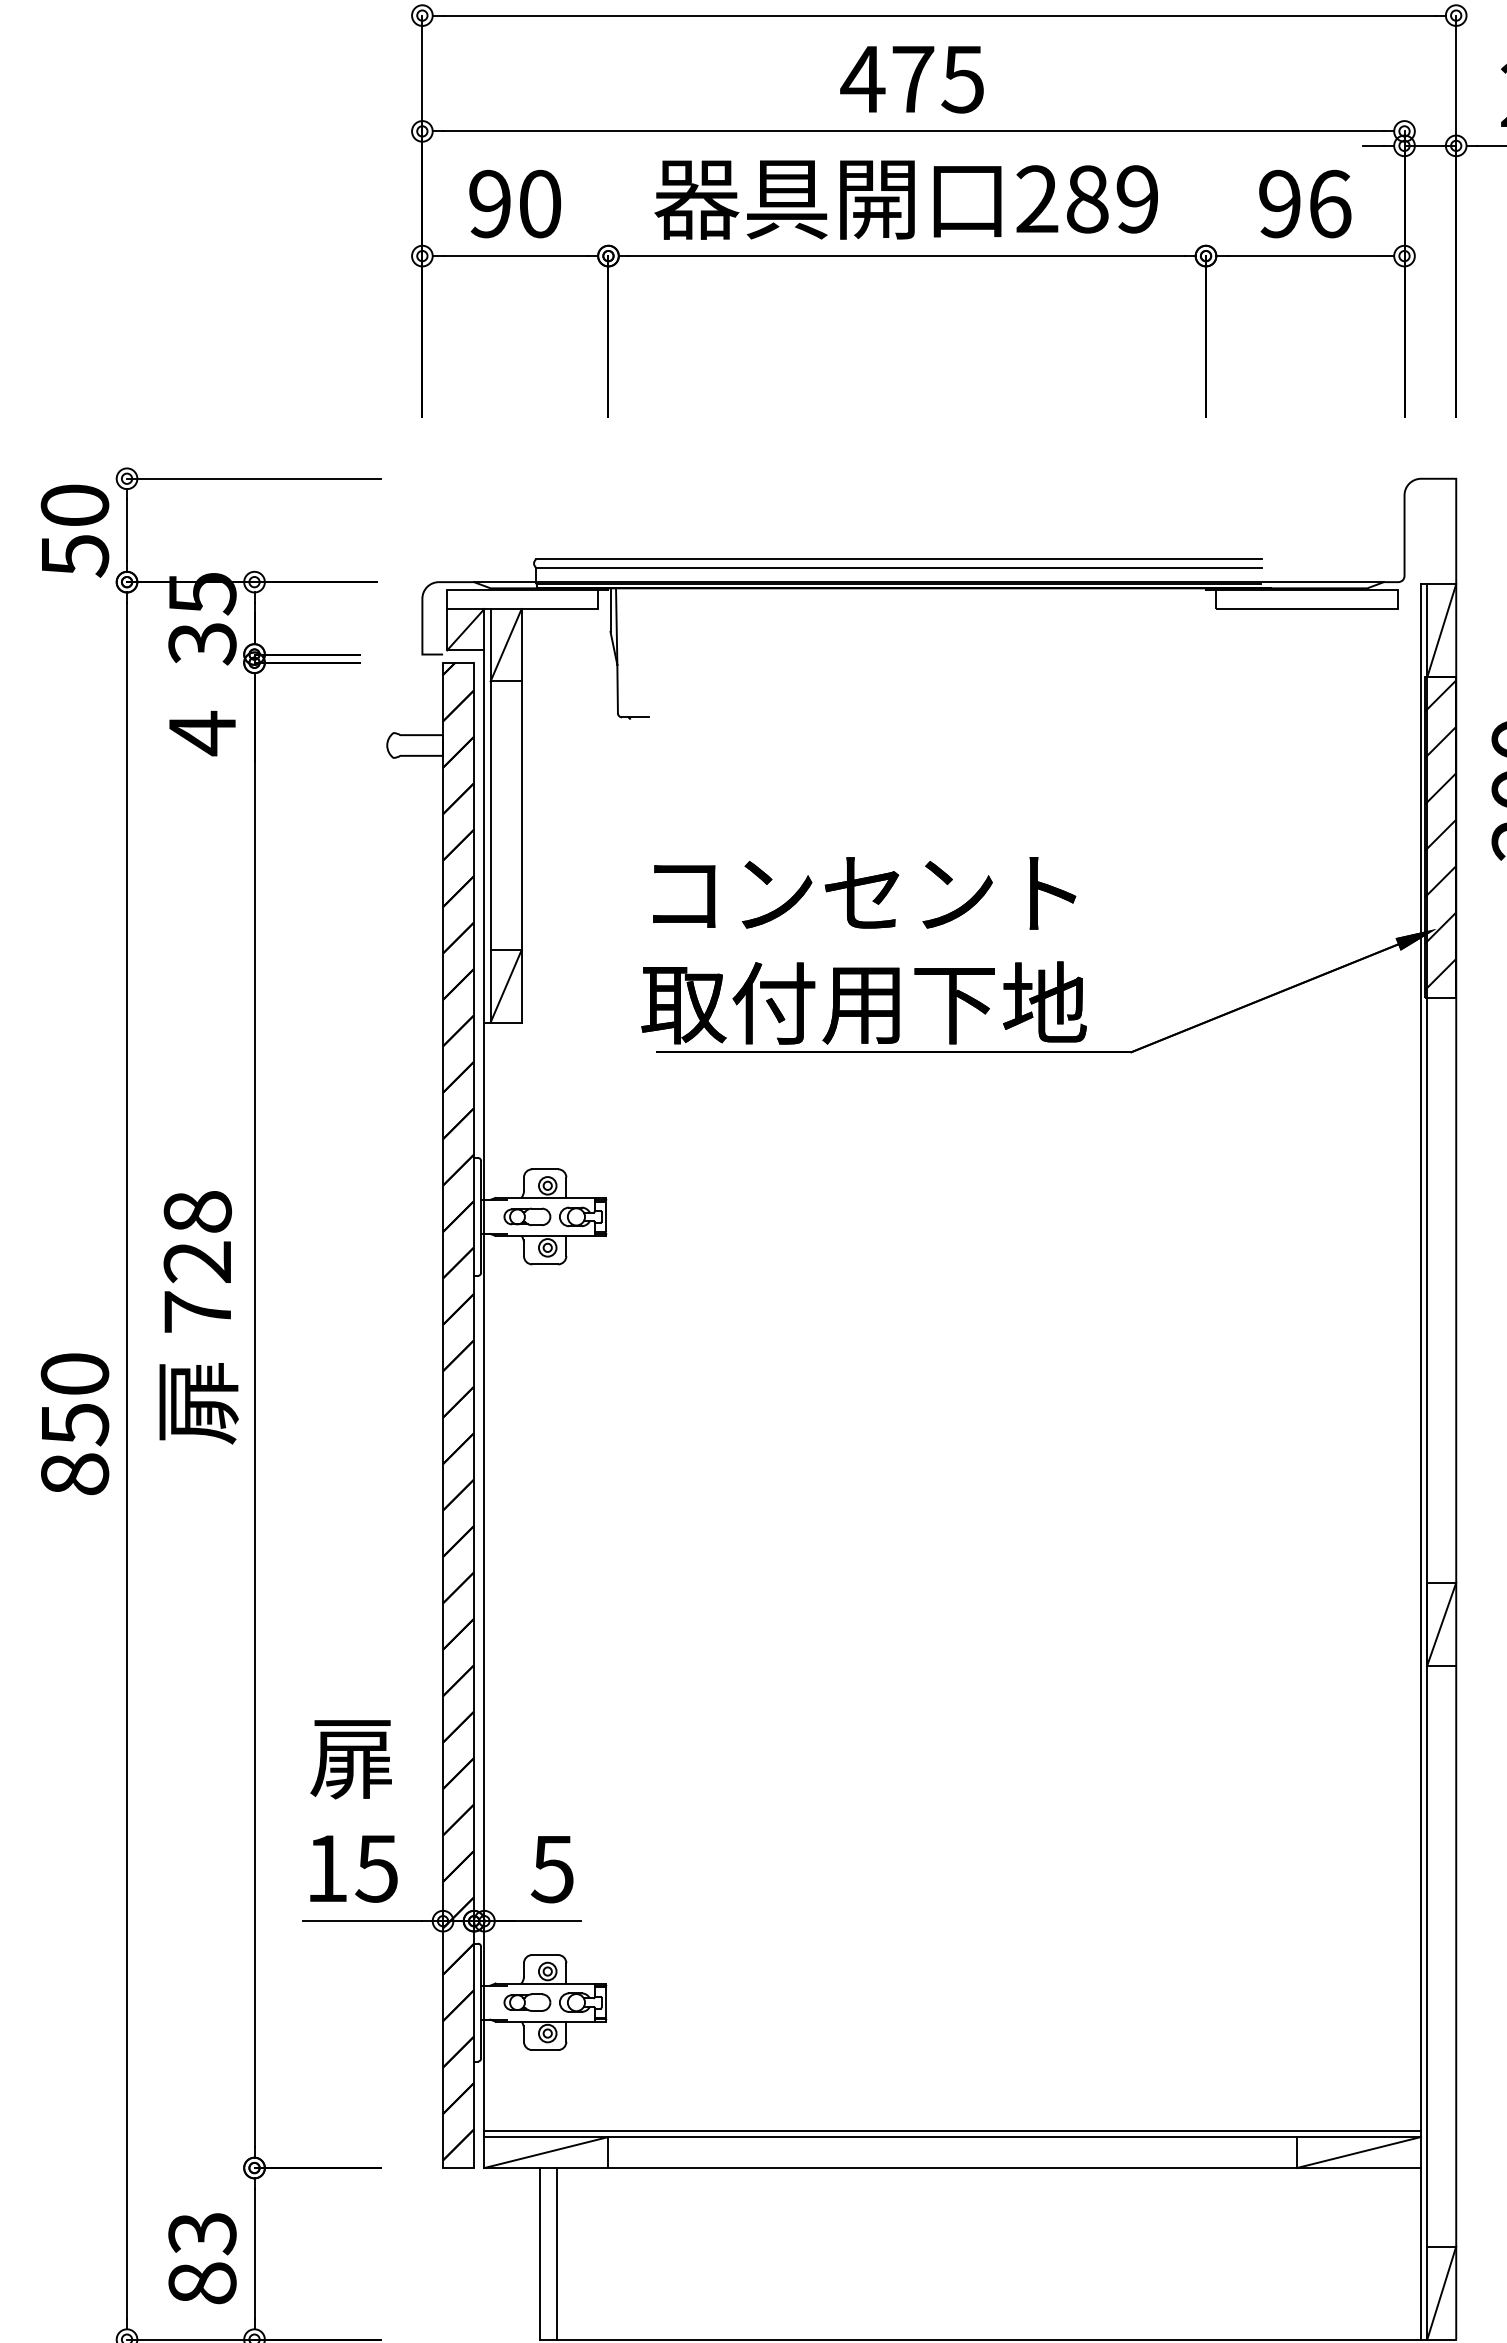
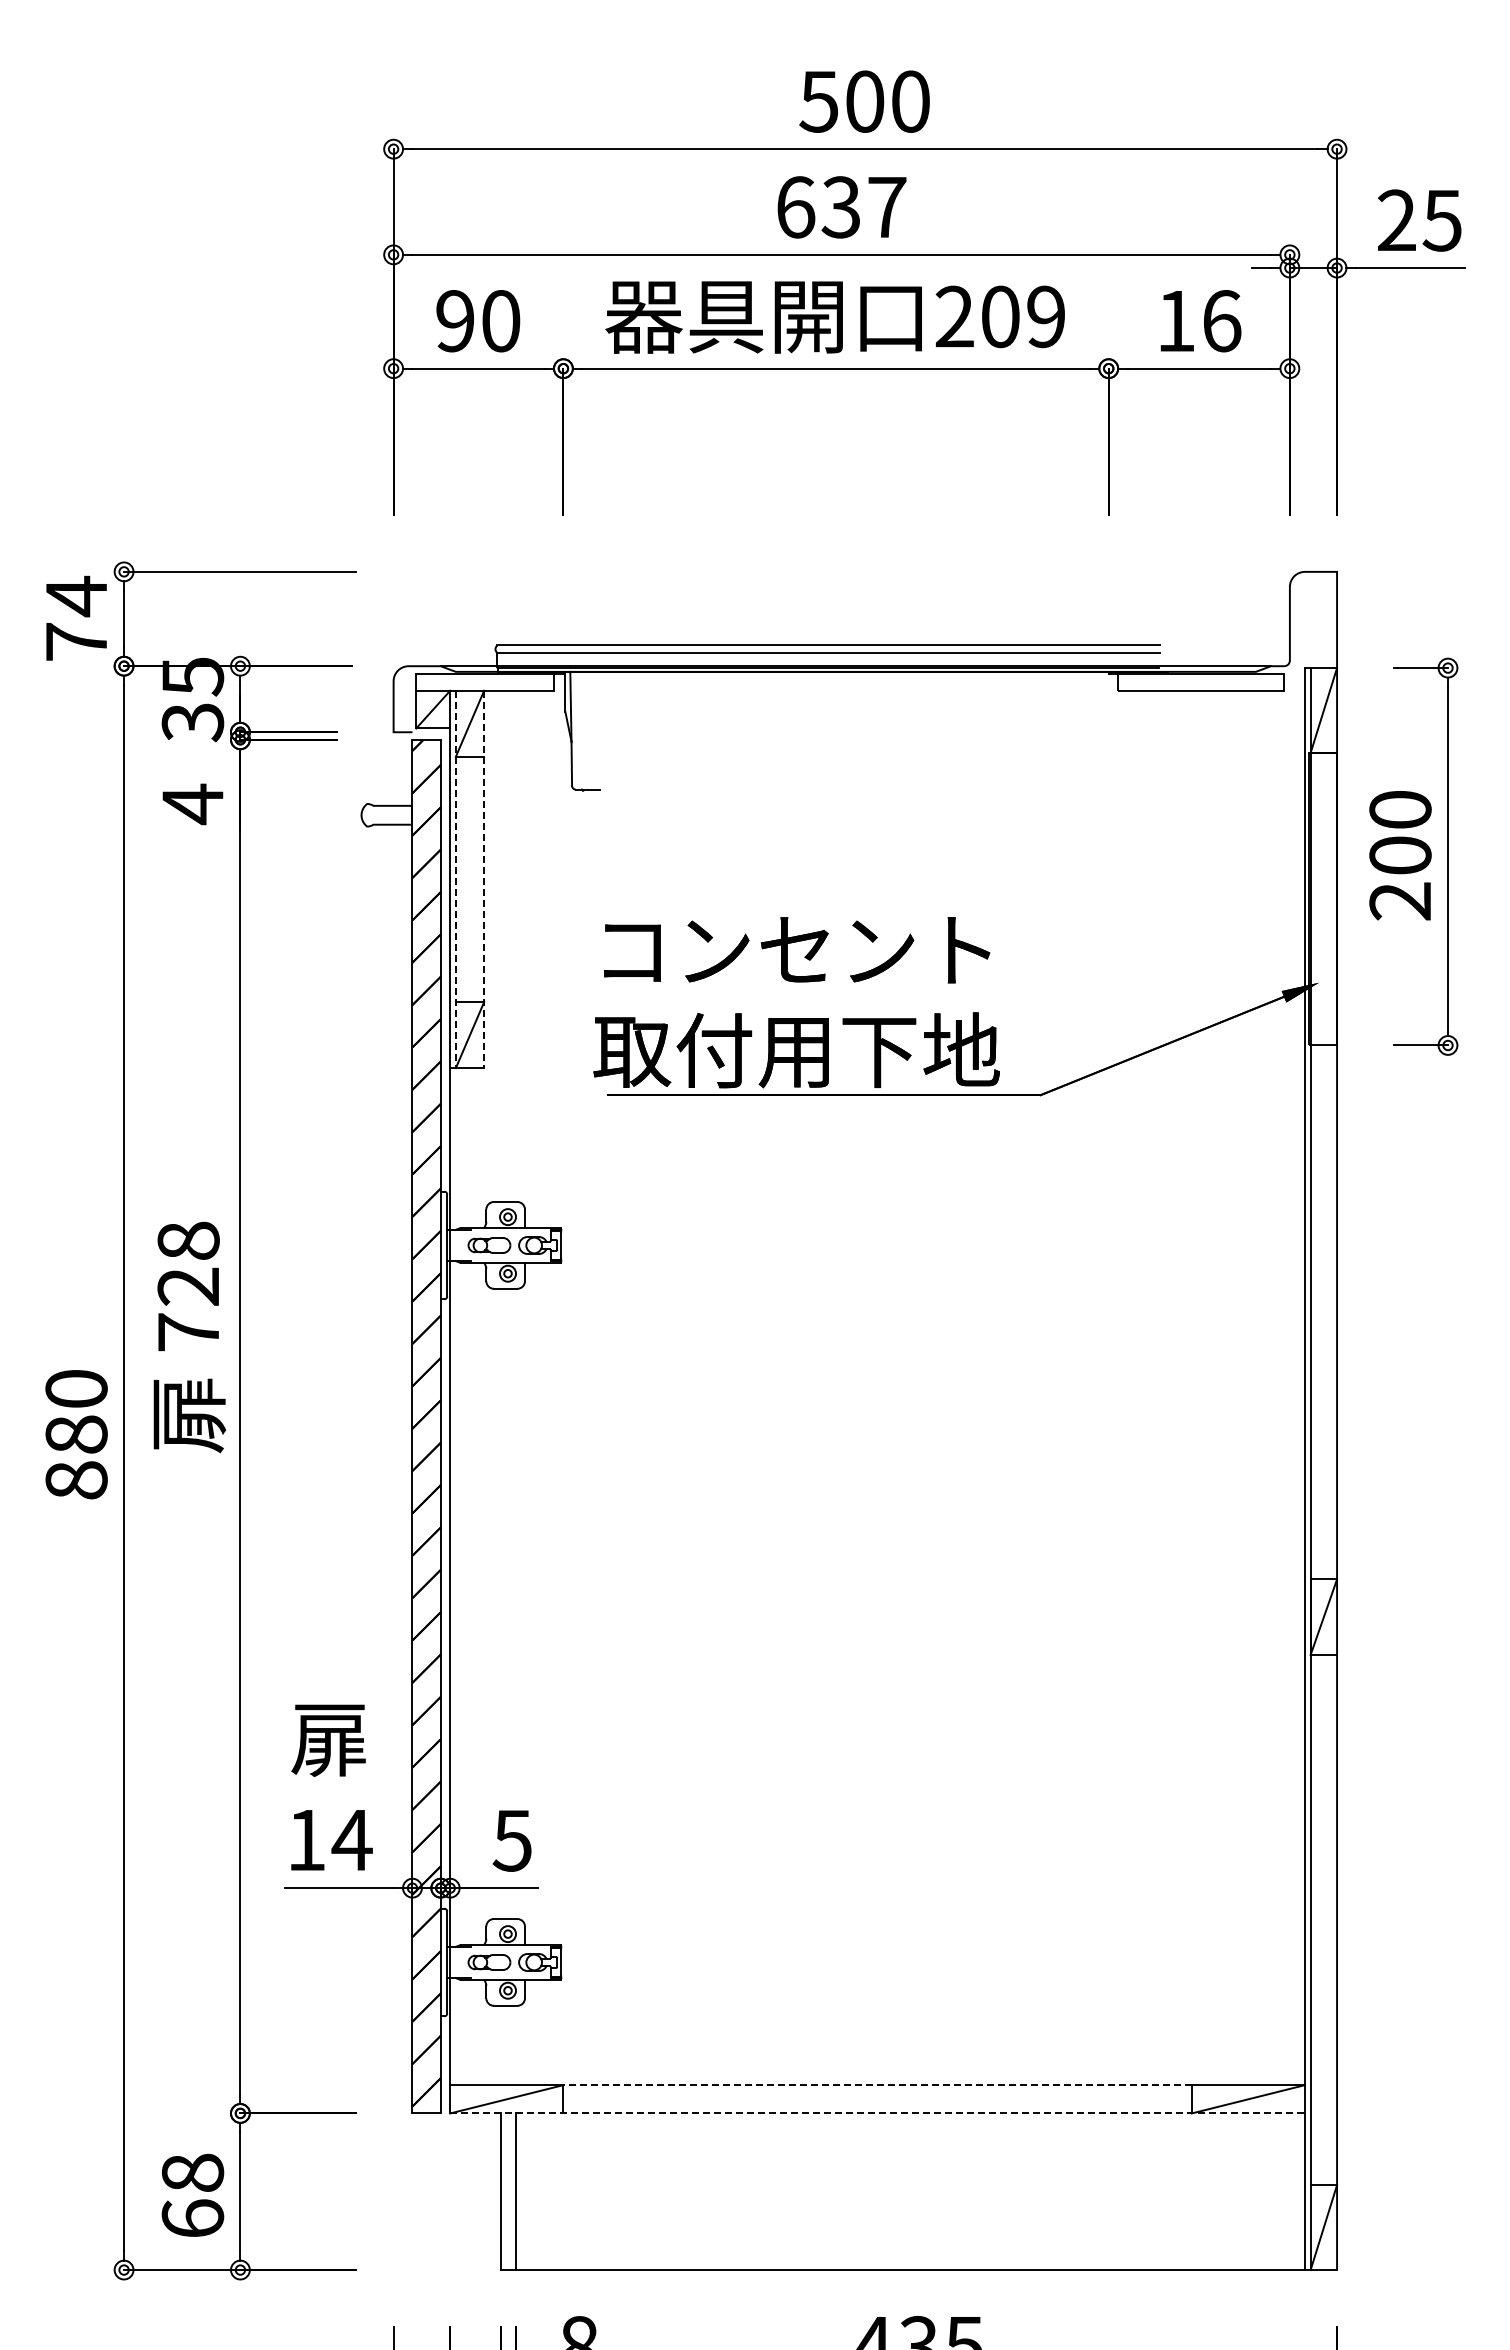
text: (912, 79) -> (840, 207), 475 -> 637
text: (1087, 198) -> (1000, 316), 289 -> 209
text: (1279, 204) -> (1175, 321), 96 -> 16
text: (74, 529) -> (76, 618), 50 -> 74
line: (490, 815) -> (455, 879), solid -> dashed
line: (521, 815) -> (484, 879), solid -> dashed
hatch: (1440, 834) -> (1322, 896), removed
text: (74, 1424) -> (76, 1434), 850 -> 880
text: (376, 1868) -> (351, 1840), 15 -> 14
line: (952, 2130) -> (877, 2079), removed
line: (952, 2137) -> (877, 2085), solid -> dashed
line: (953, 2168) -> (878, 2113), solid -> dashed
text: (202, 2257) -> (192, 2195), 83 -> 68

